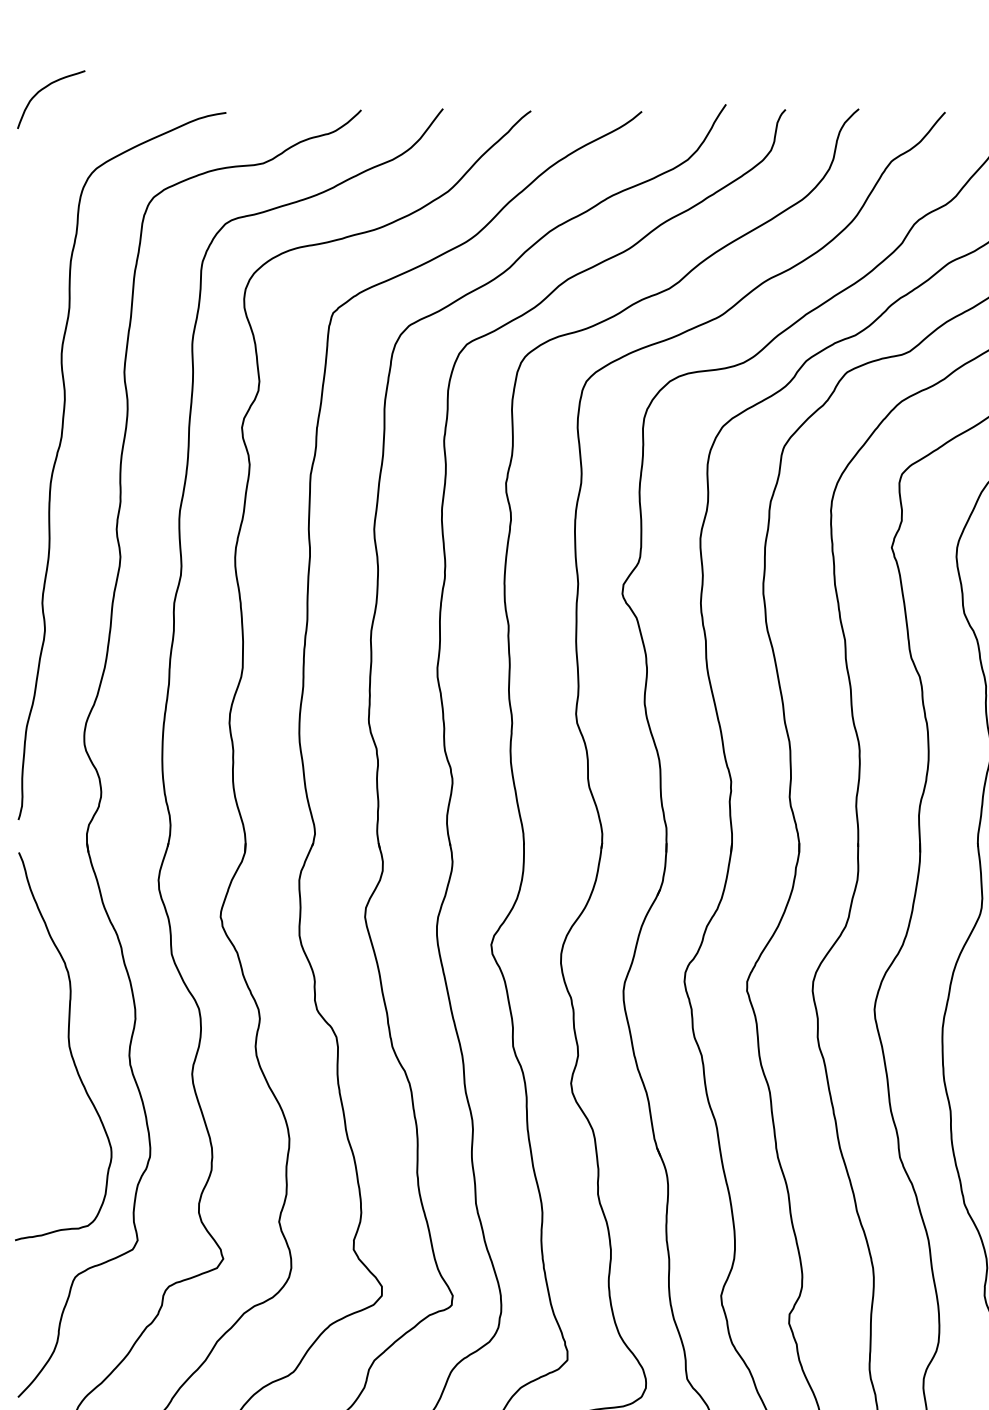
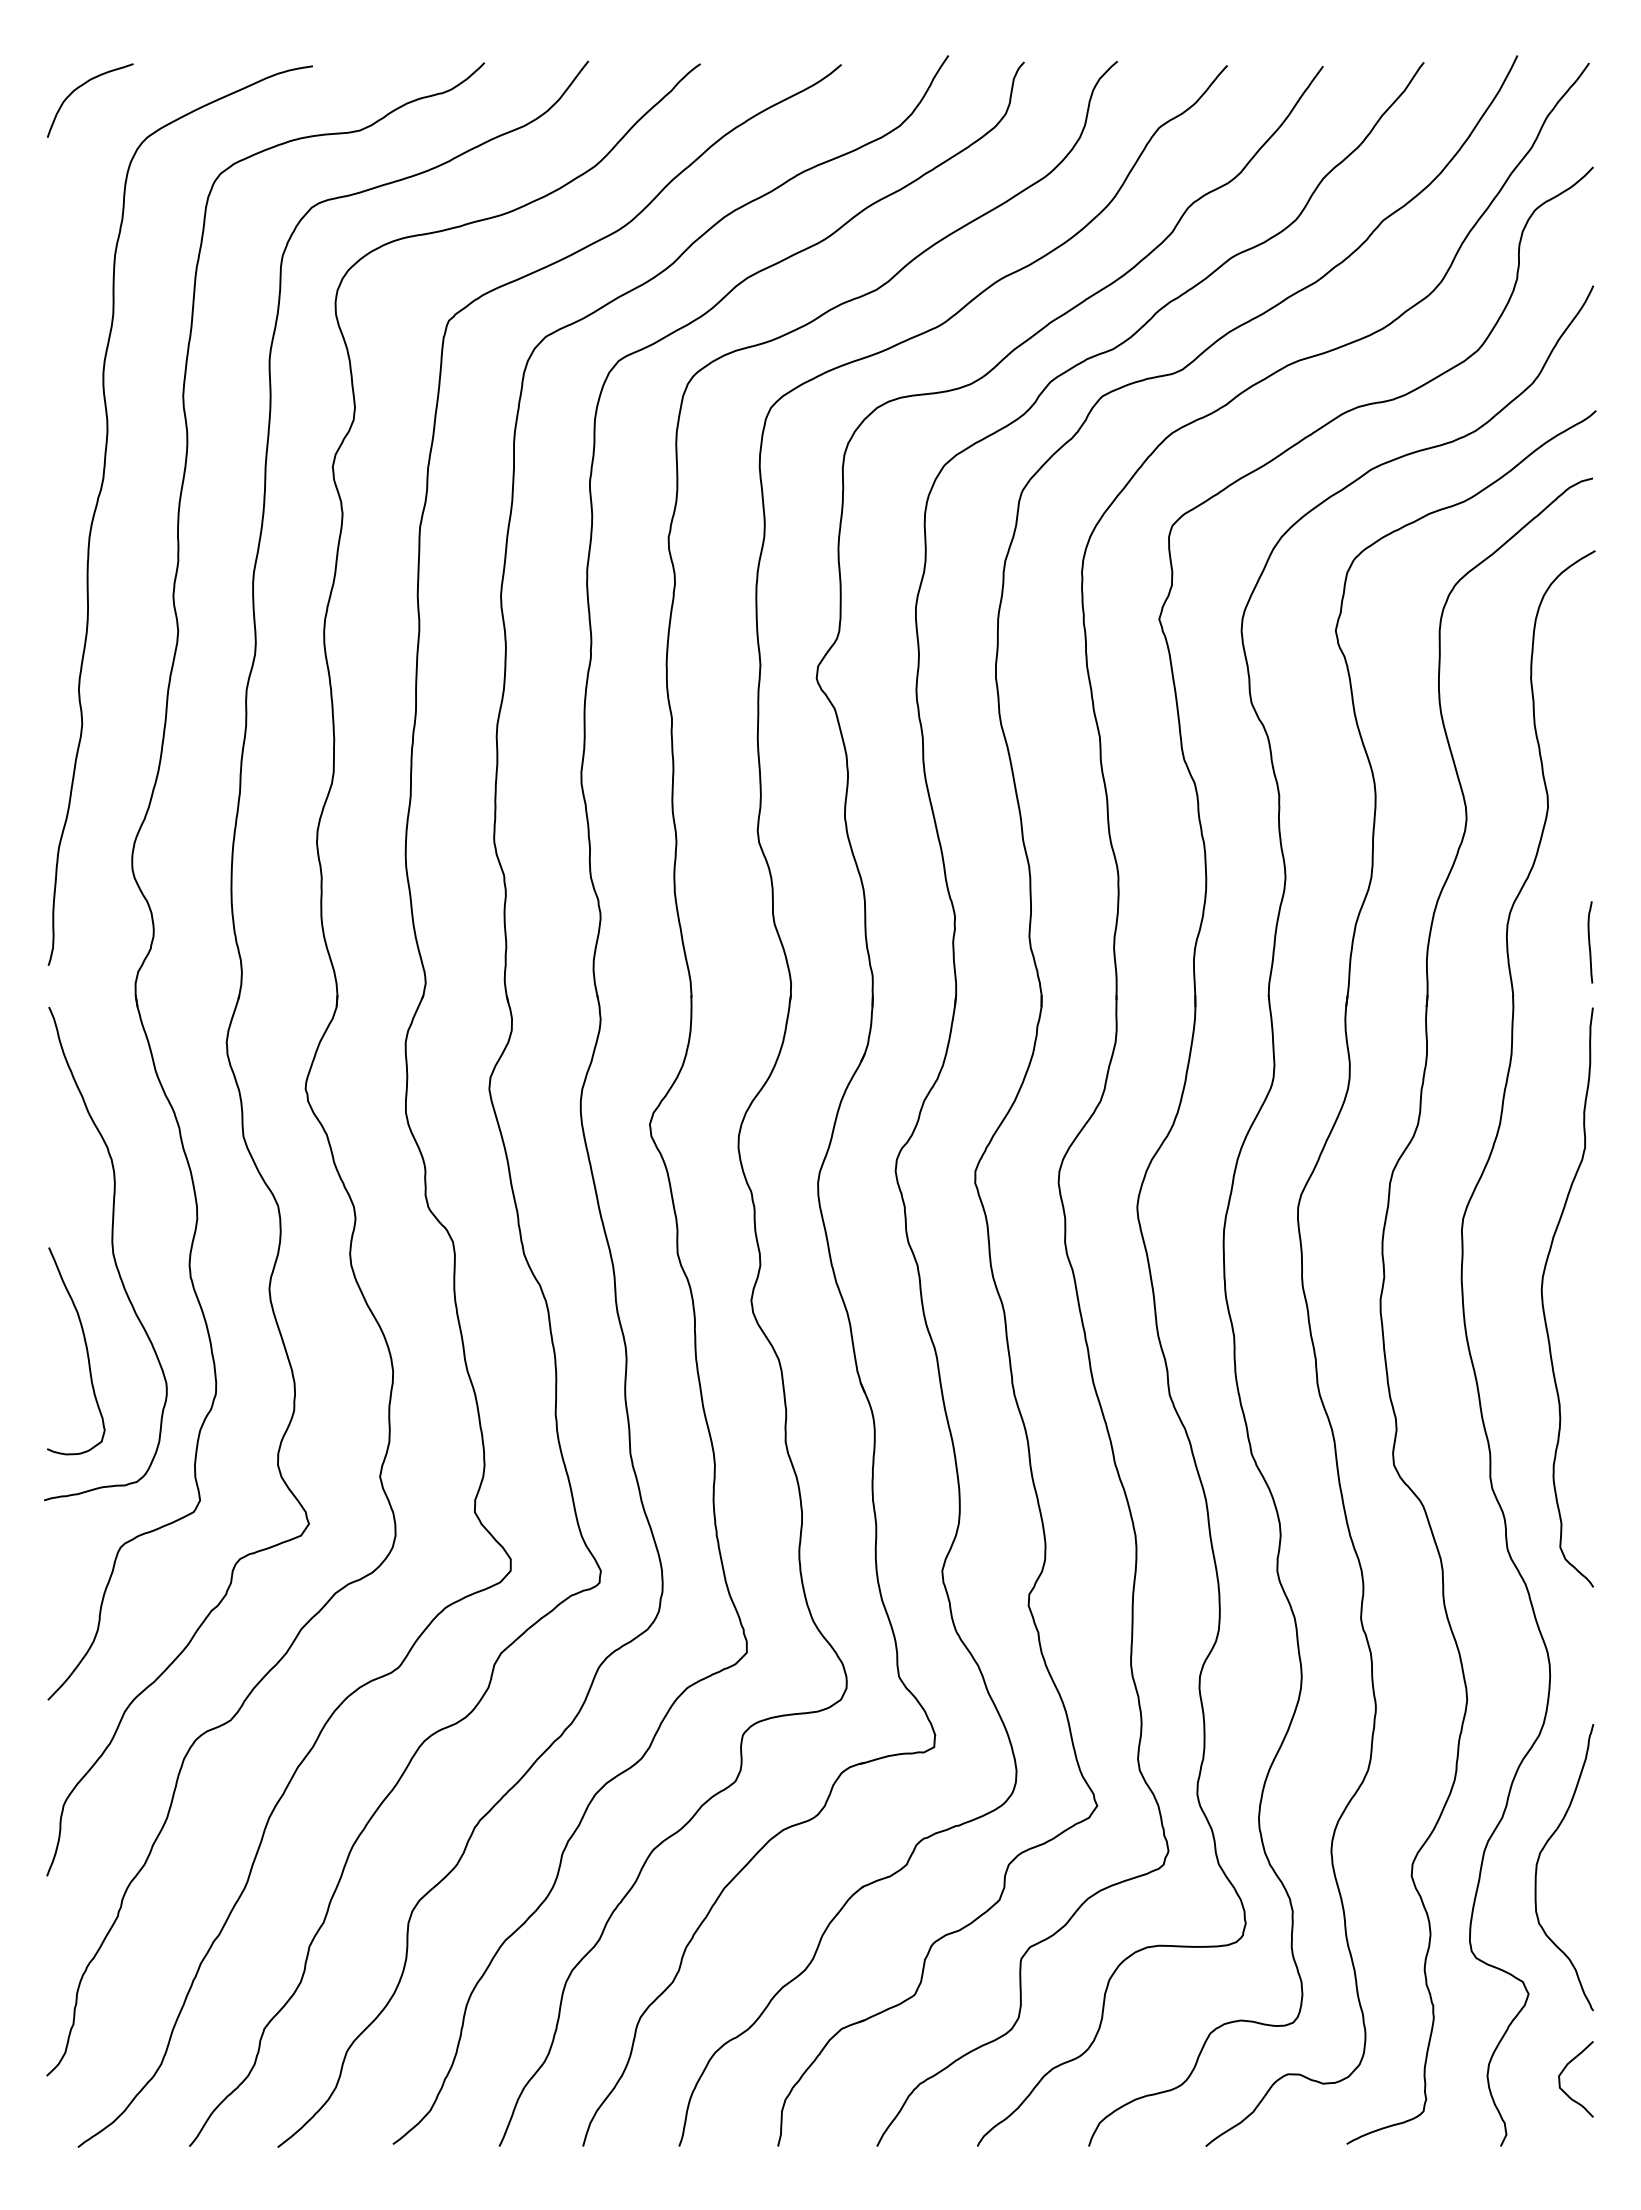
curve: (43, 89) -> (80, 87), moved
curve: (47, 1120) -> (85, 1347), added

